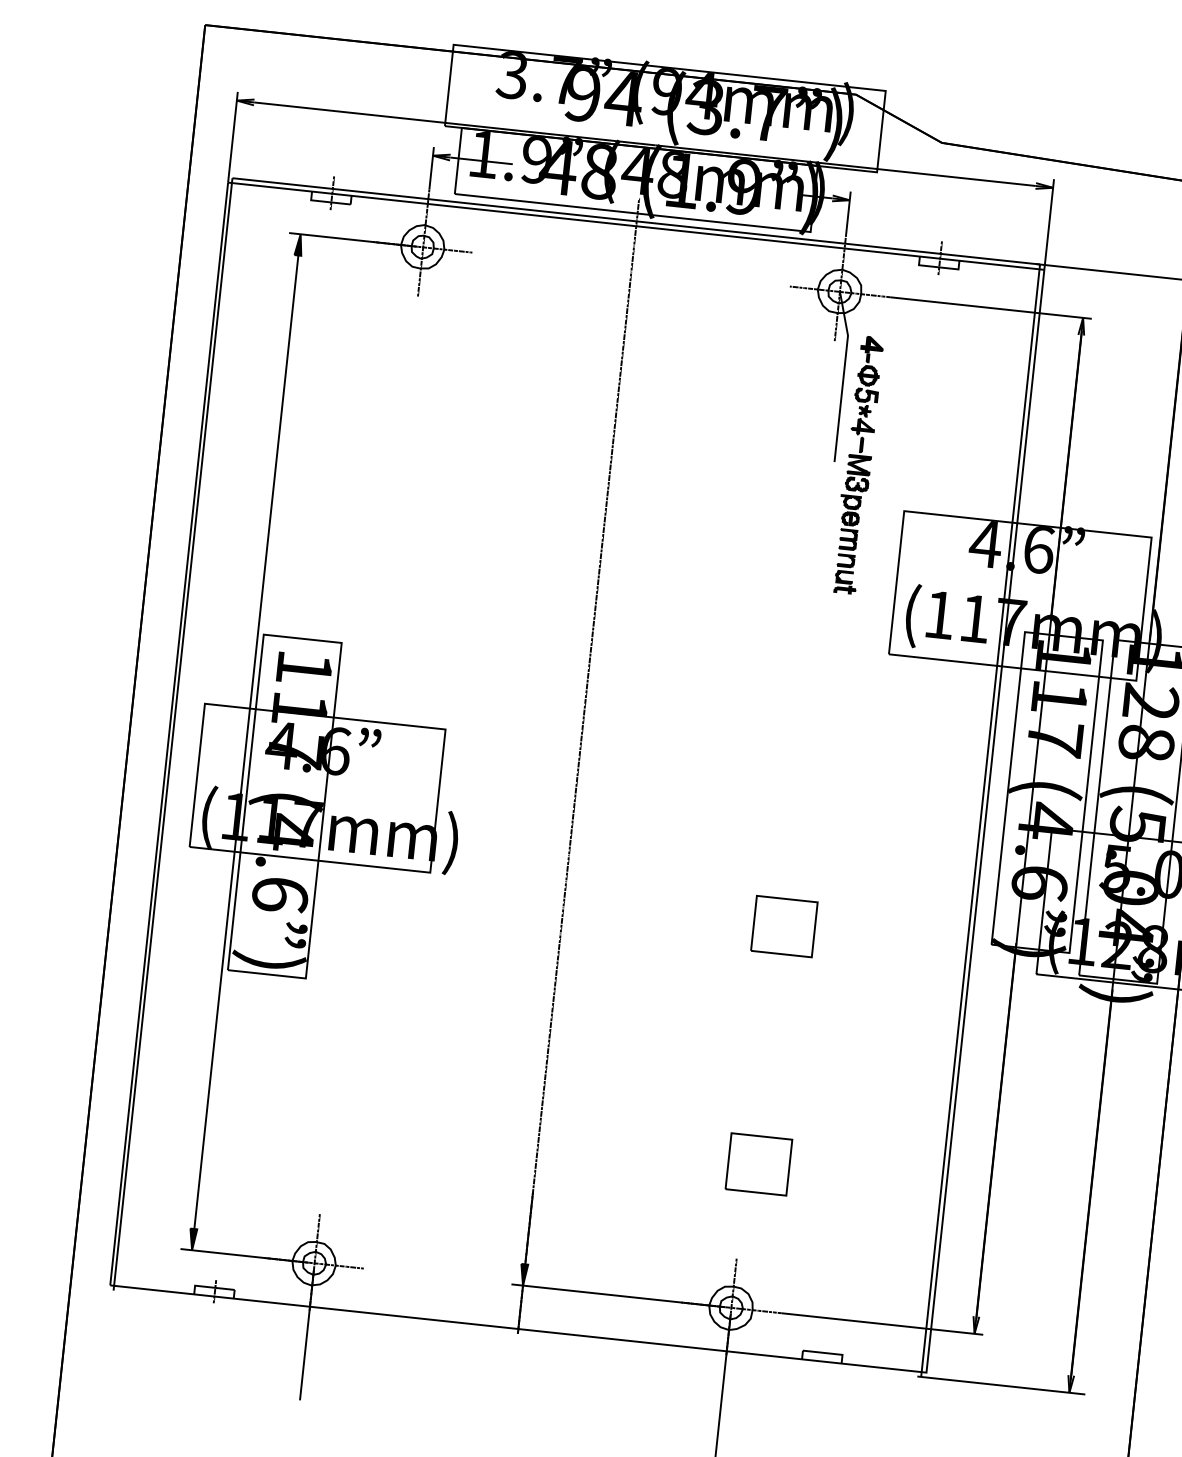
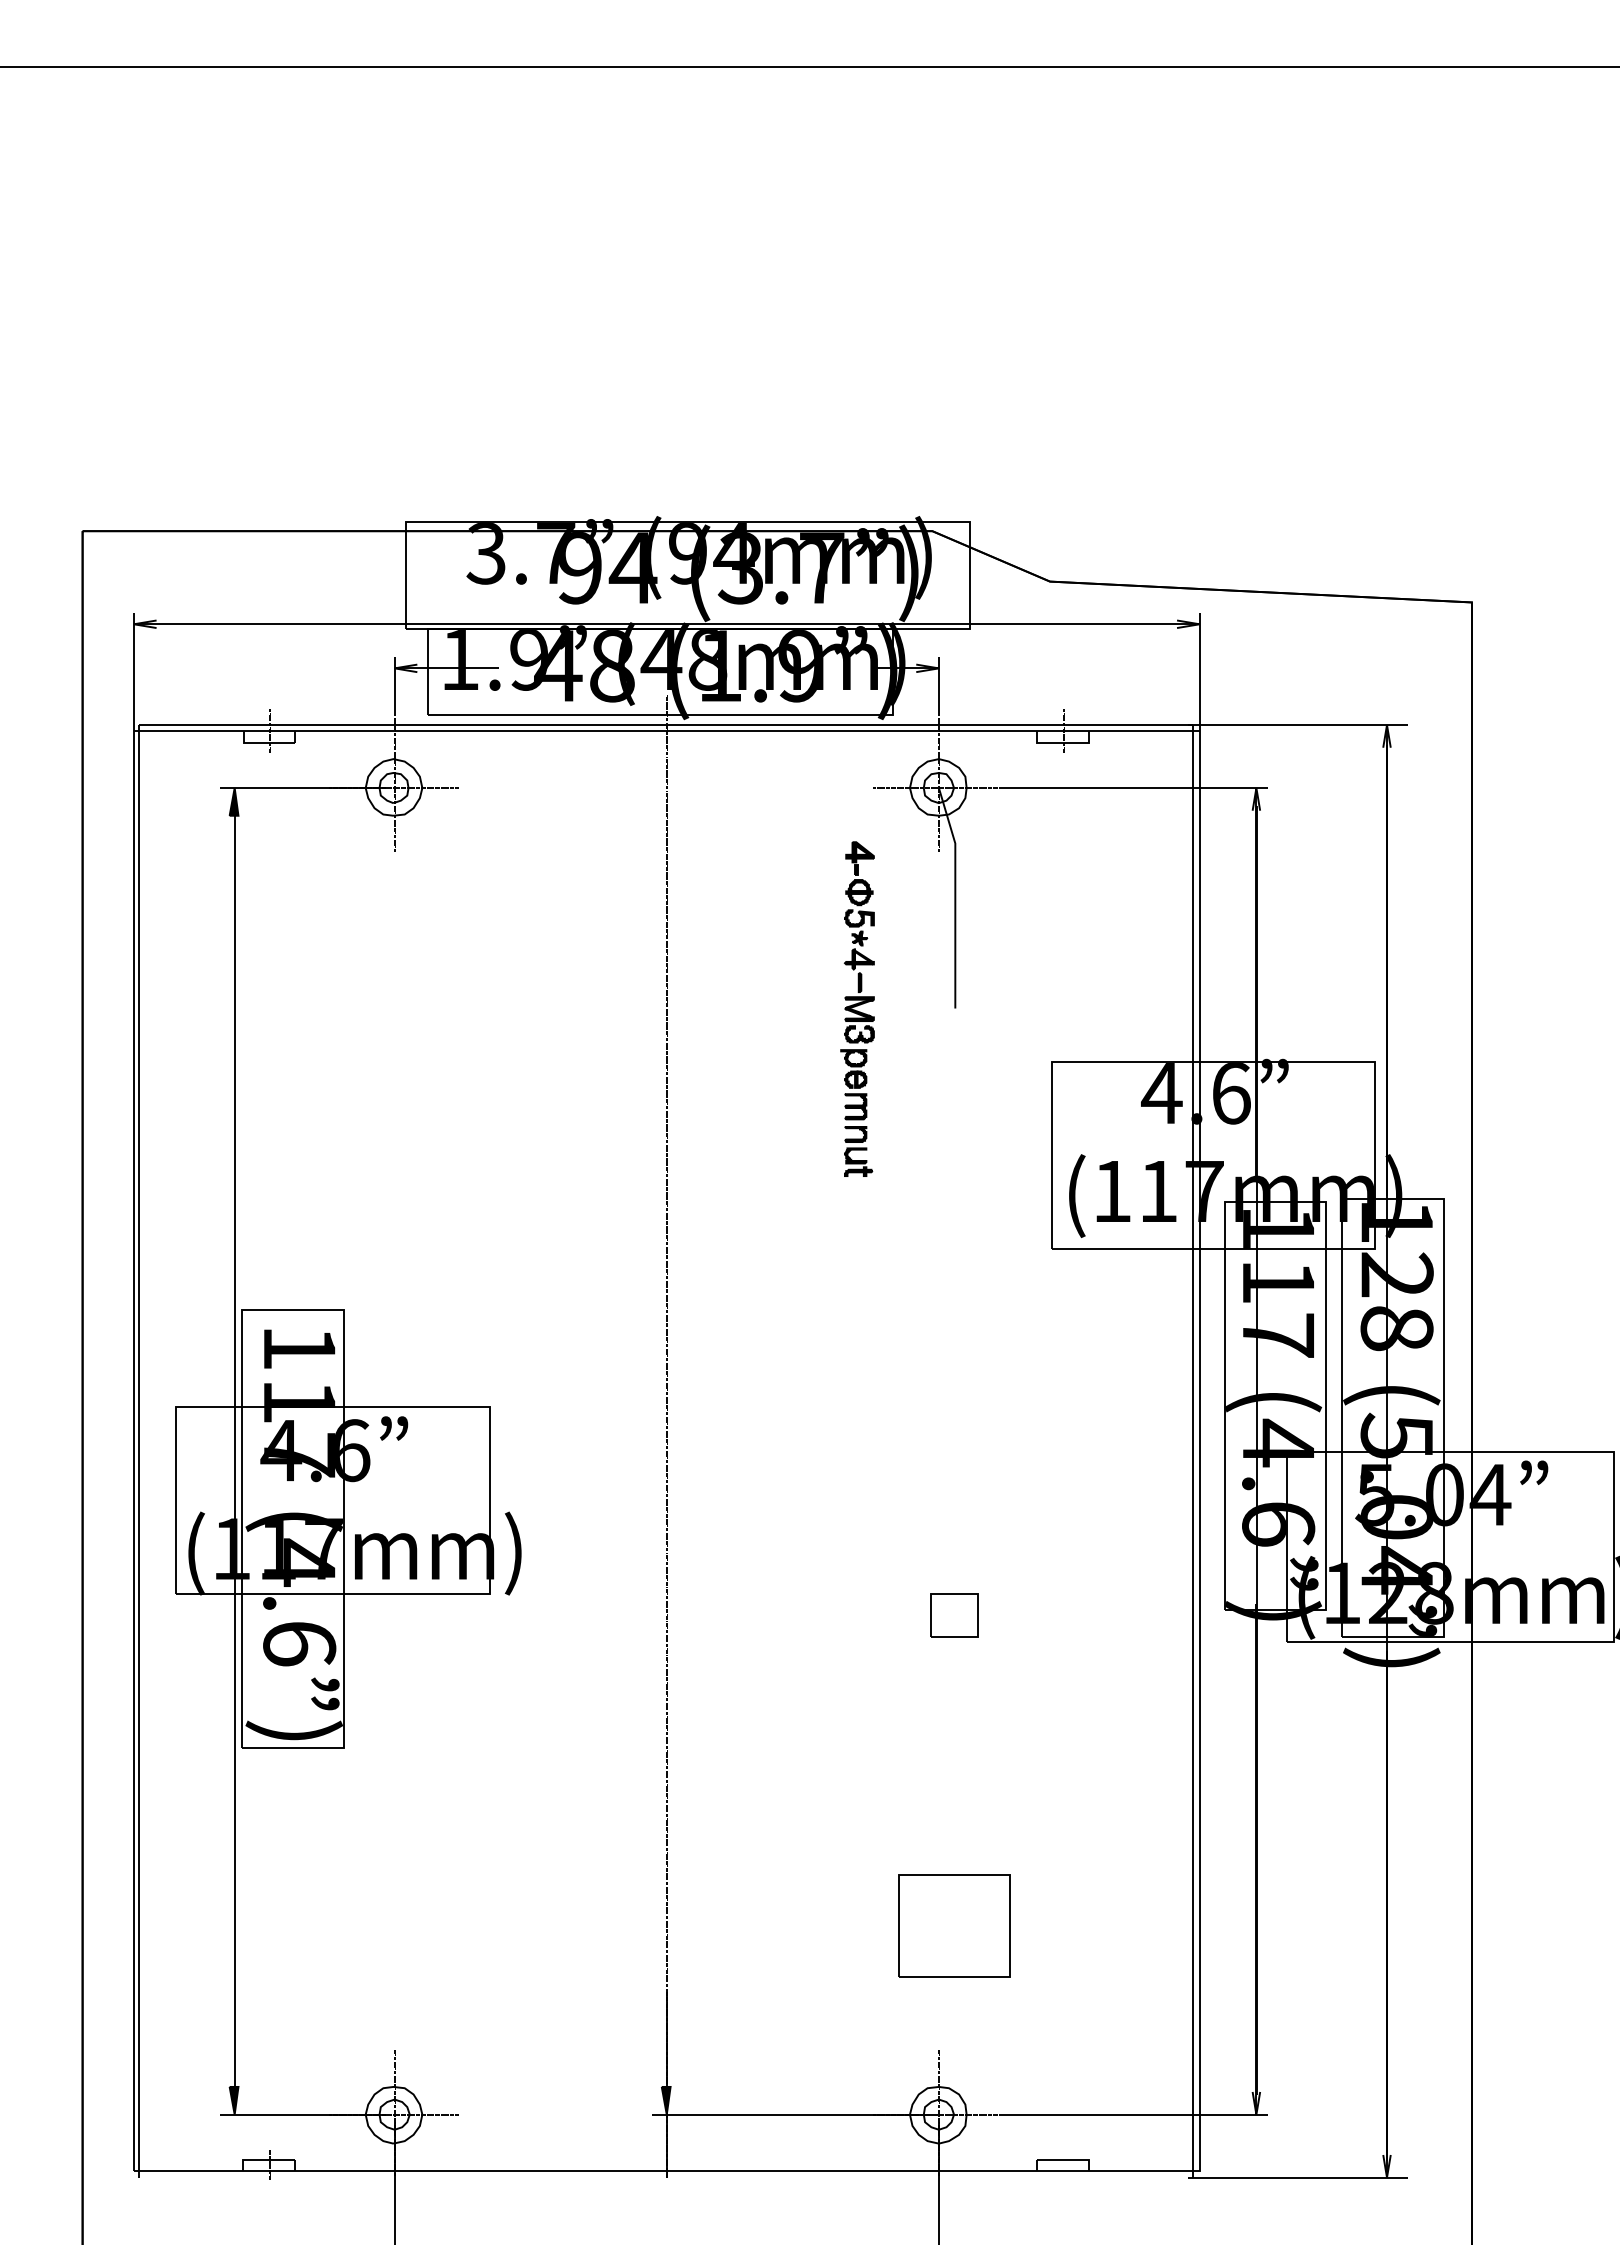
part: (857, 464) -> (857, 1008), moved
part: (784, 926) -> (954, 1614), size x0.6
part: (758, 1164) -> (954, 1925), size x1.4

